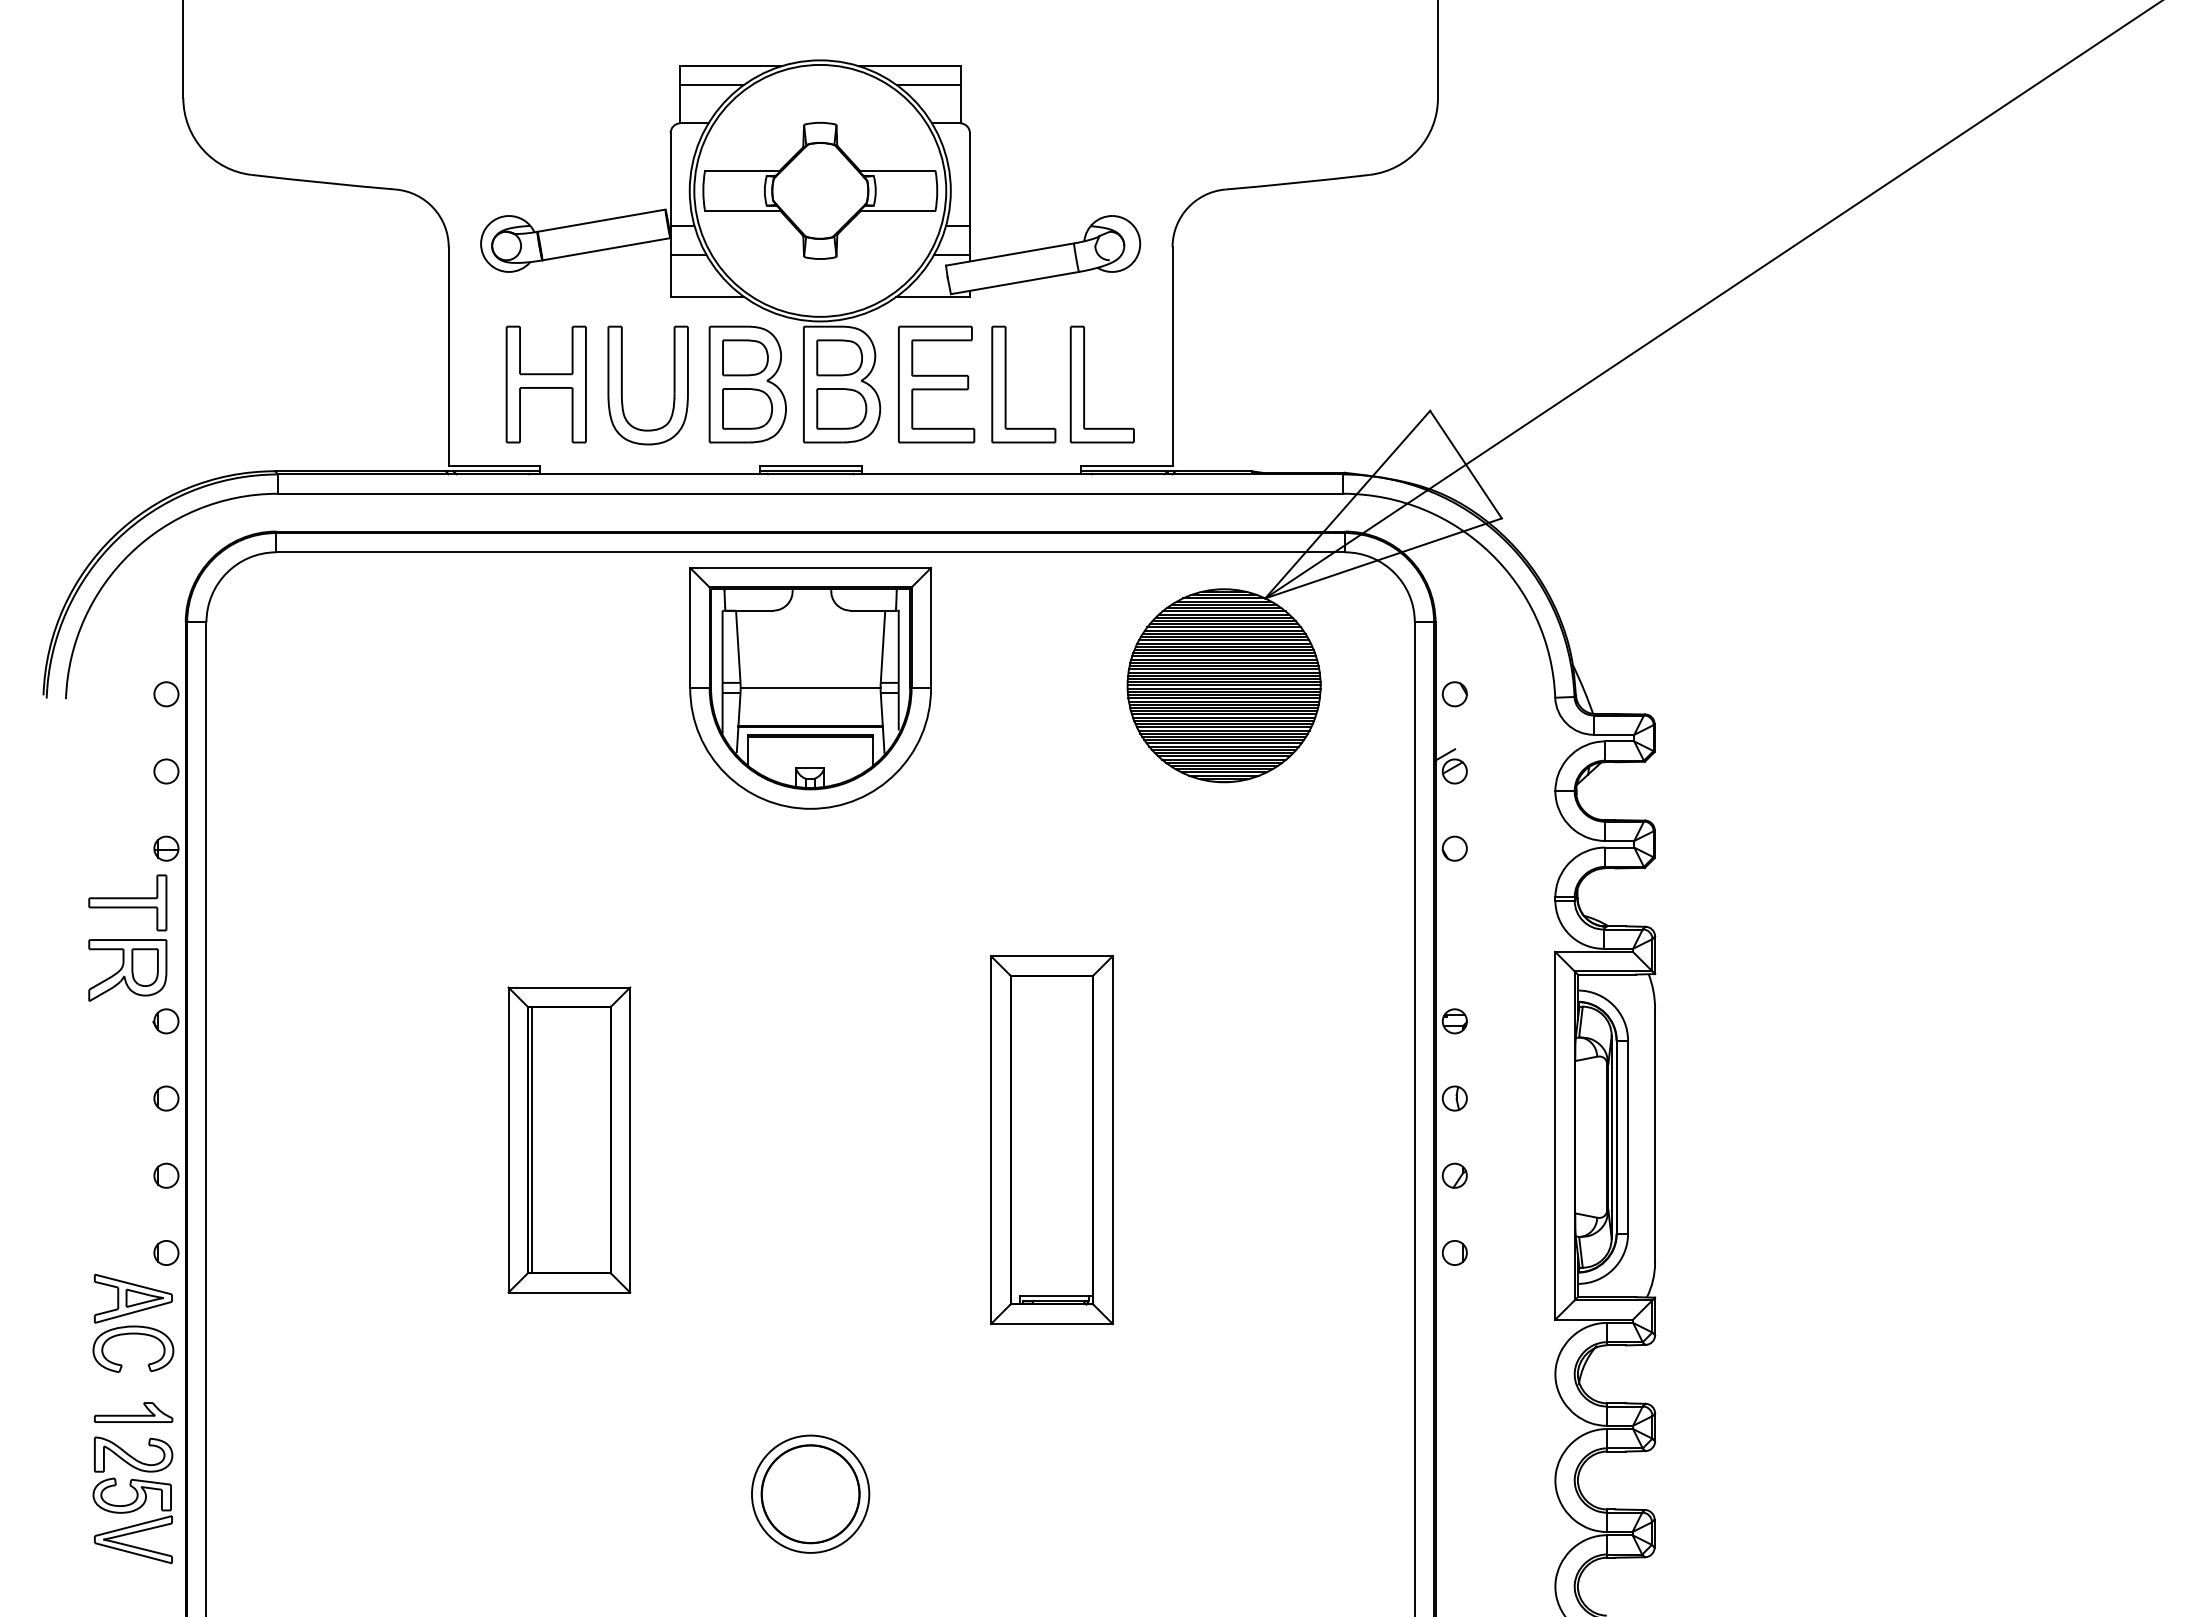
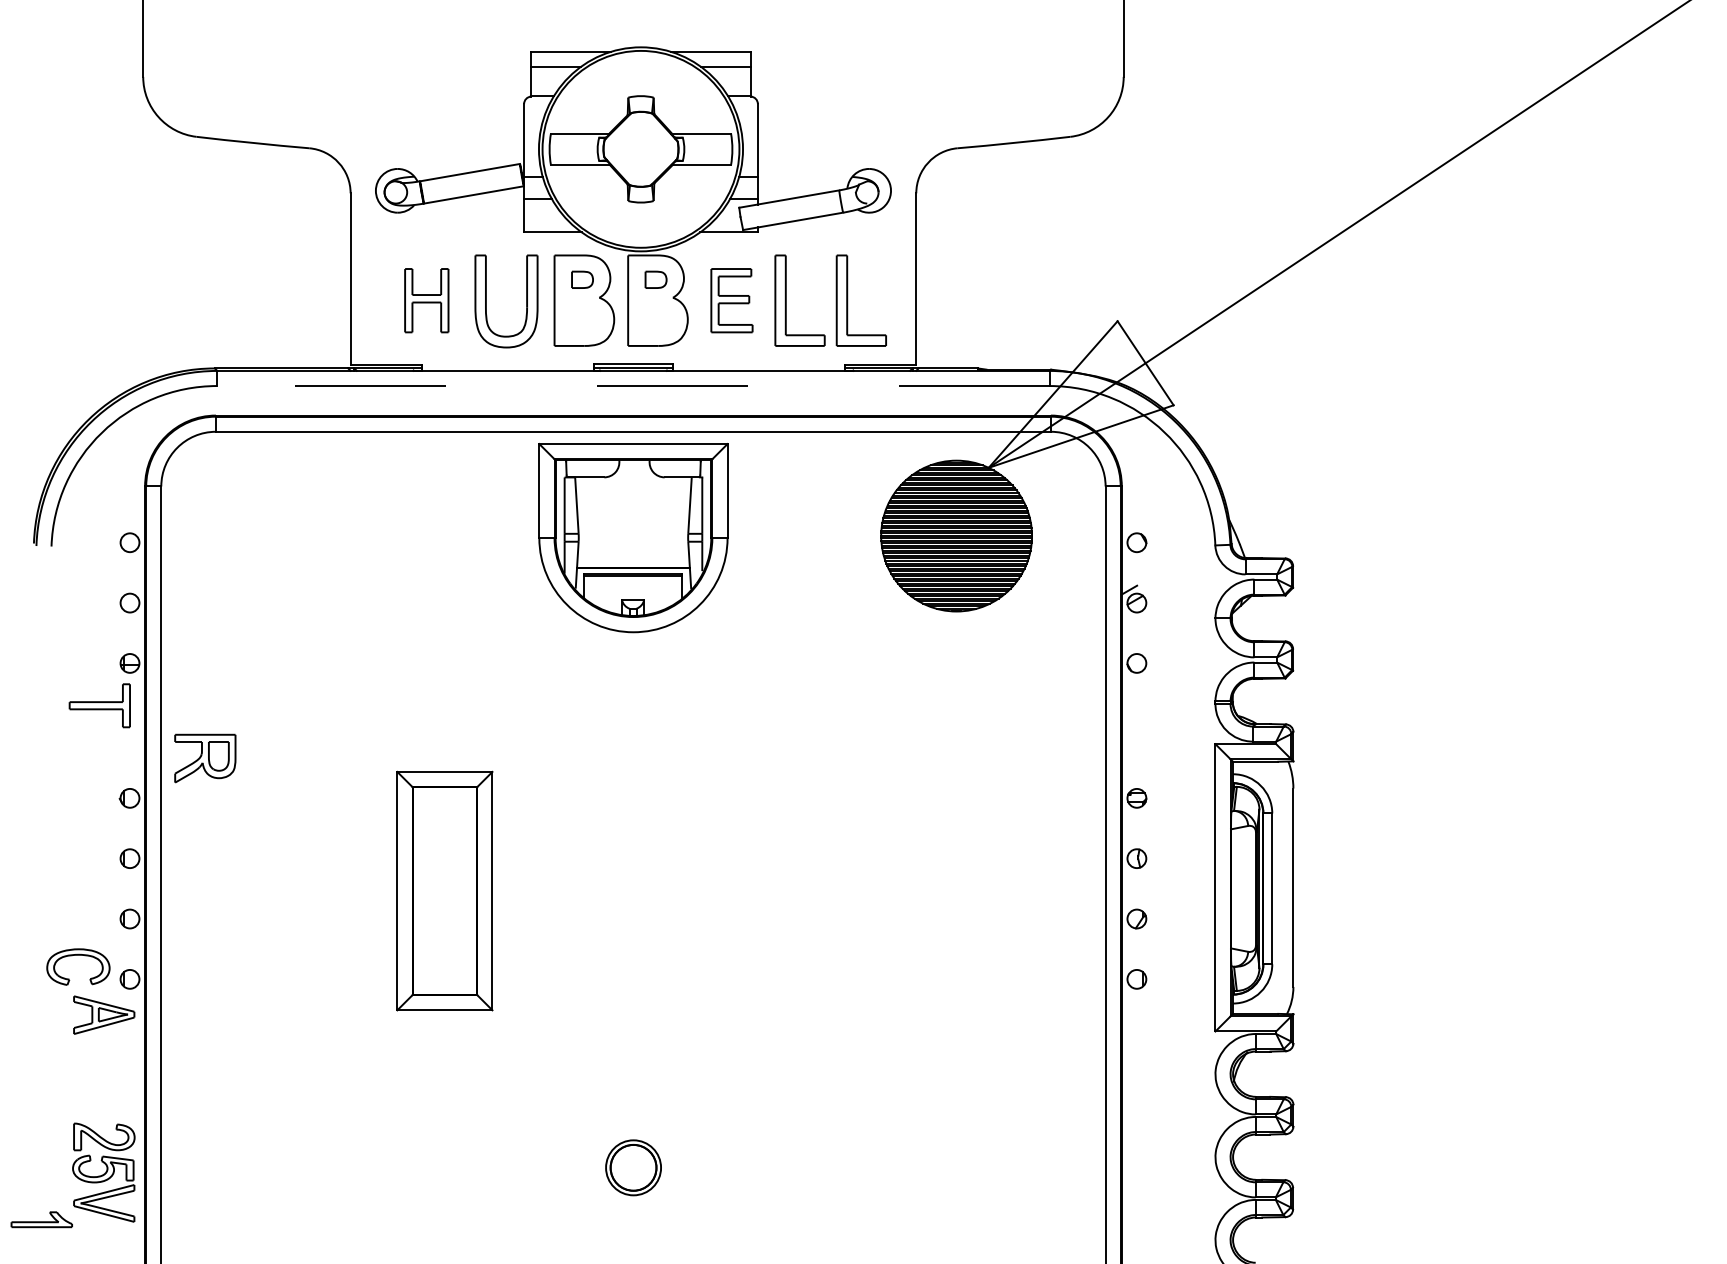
part: (745, 357) -> (582, 279), size x0.6
part: (839, 357) -> (656, 279), size x0.6
part: (545, 384) -> (426, 300), size x0.7
part: (936, 384) -> (731, 300), size x0.7
part: (747, 408) -> (584, 319), removed
part: (841, 408) -> (657, 319), removed
line: (810, 493) -> (633, 385), solid -> dashed
line: (810, 687) -> (633, 537), removed
part: (127, 970) -> (205, 758), moved
line: (532, 1139) -> (416, 890), removed
part: (1051, 1139) -> (821, 890), removed
part: (133, 1334) -> (78, 955), moved
part: (133, 1412) -> (41, 1219), moved
part: (810, 1493) -> (633, 1167), size x0.6

